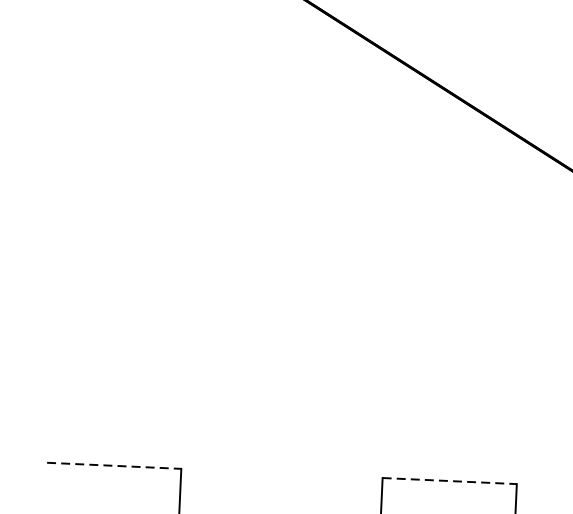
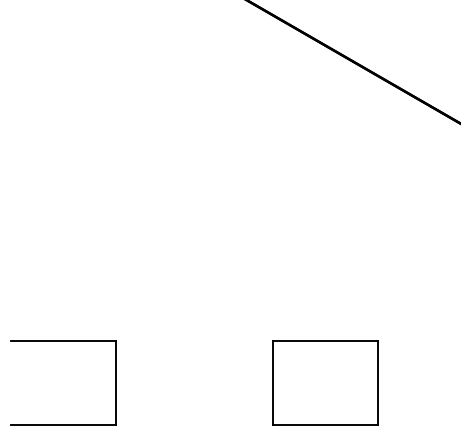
line: (114, 465) -> (63, 340), dashed -> solid
line: (450, 480) -> (326, 340), dashed -> solid

